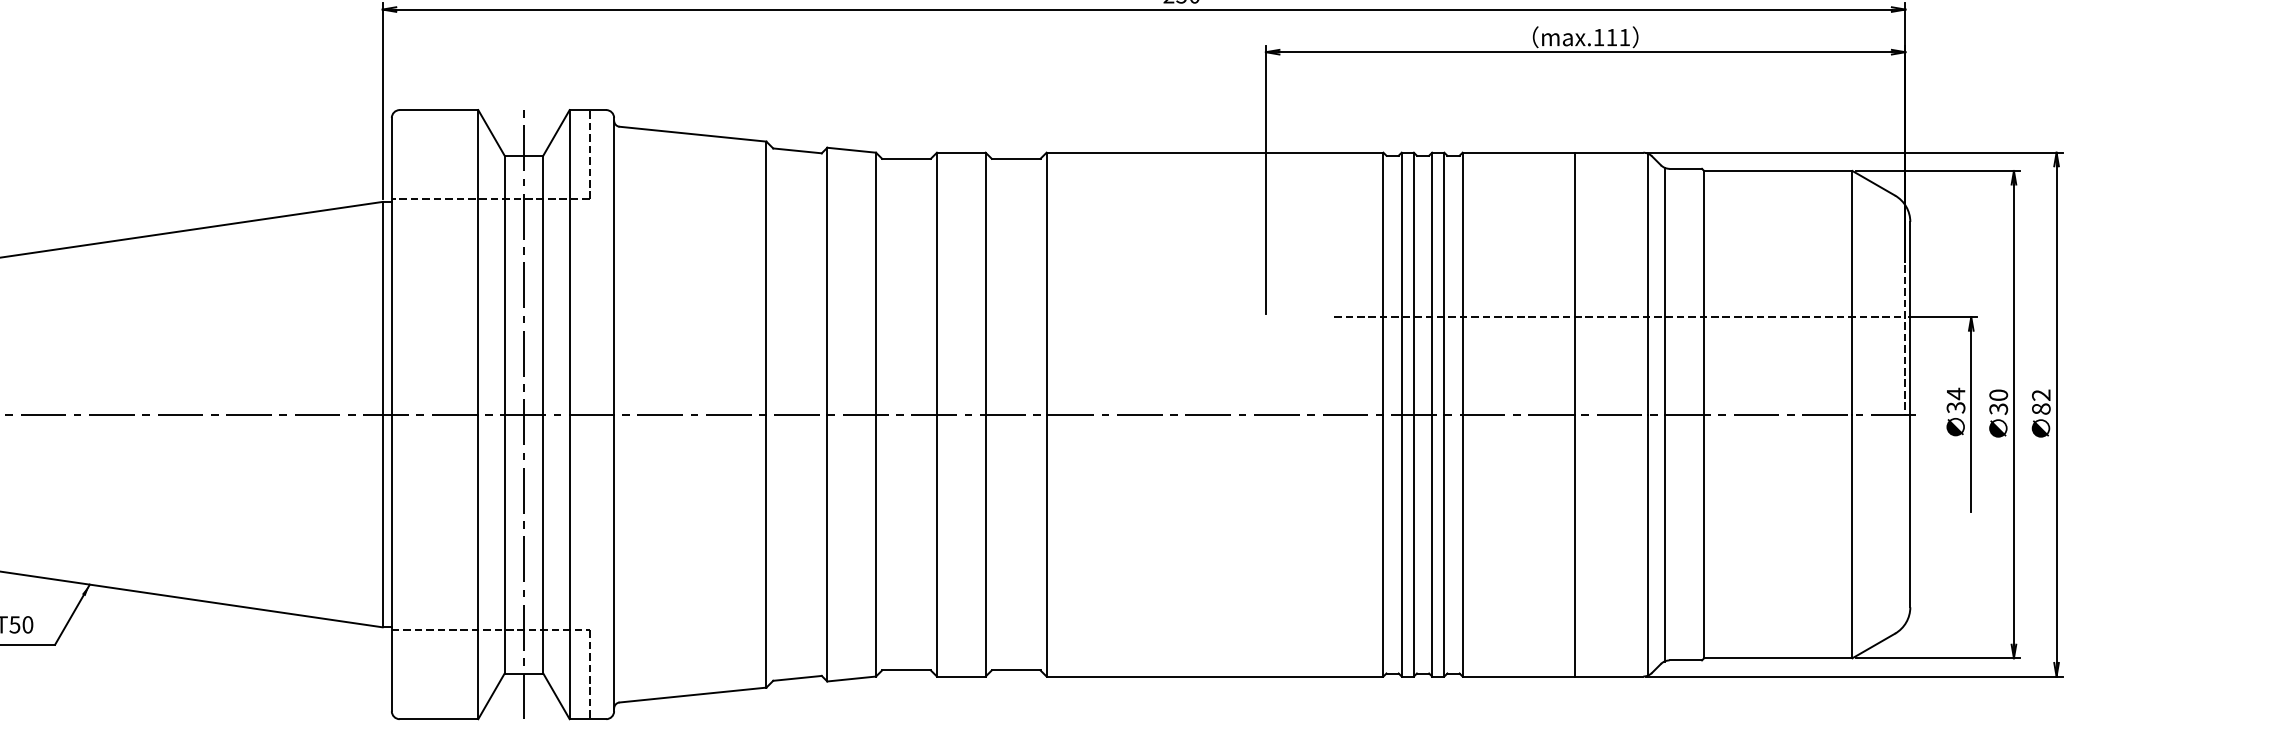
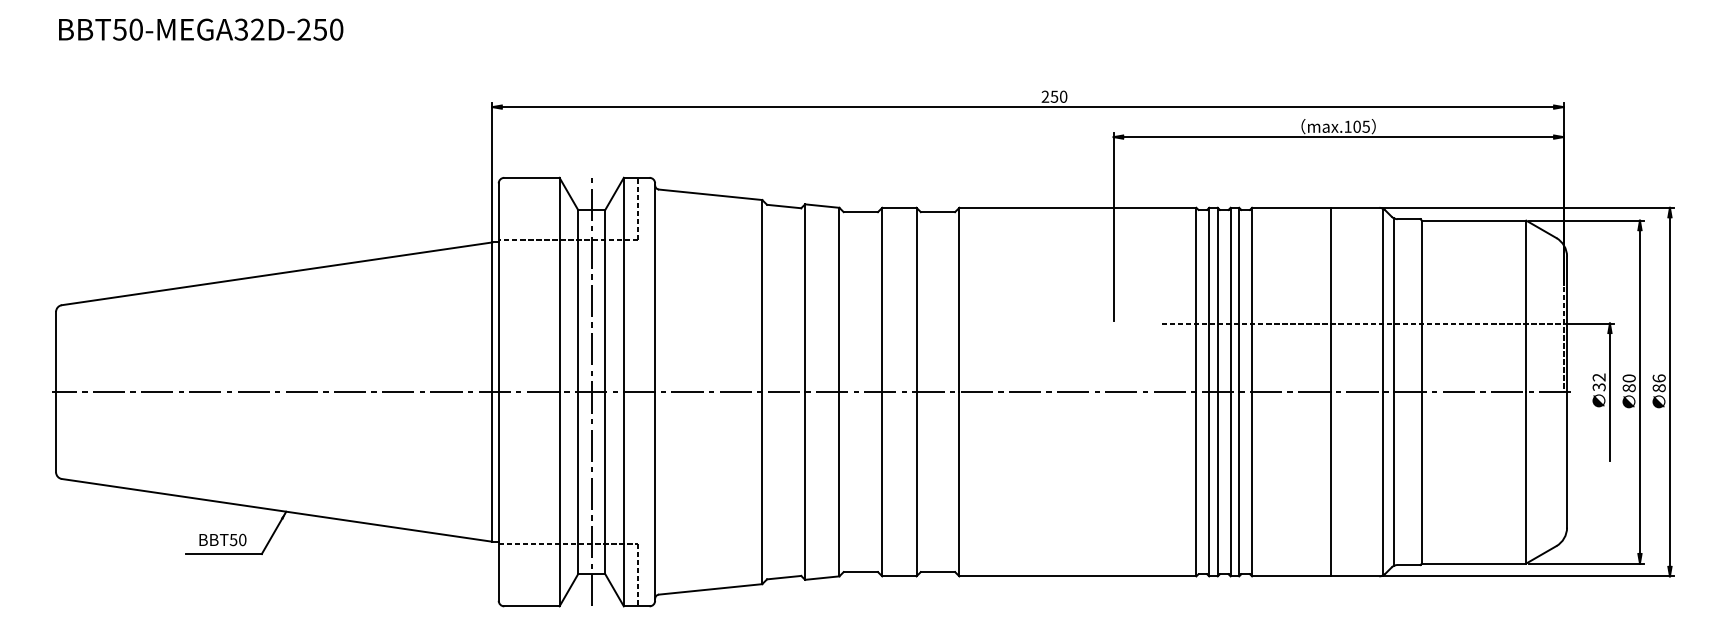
text: (1618, 37) -> (1361, 126), max.111 -> max.105
text: (1955, 393) -> (1598, 377), 34 -> 32
text: (2040, 395) -> (1658, 378), 82 -> 86
text: (1997, 409) -> (1628, 388), 30 -> 80

